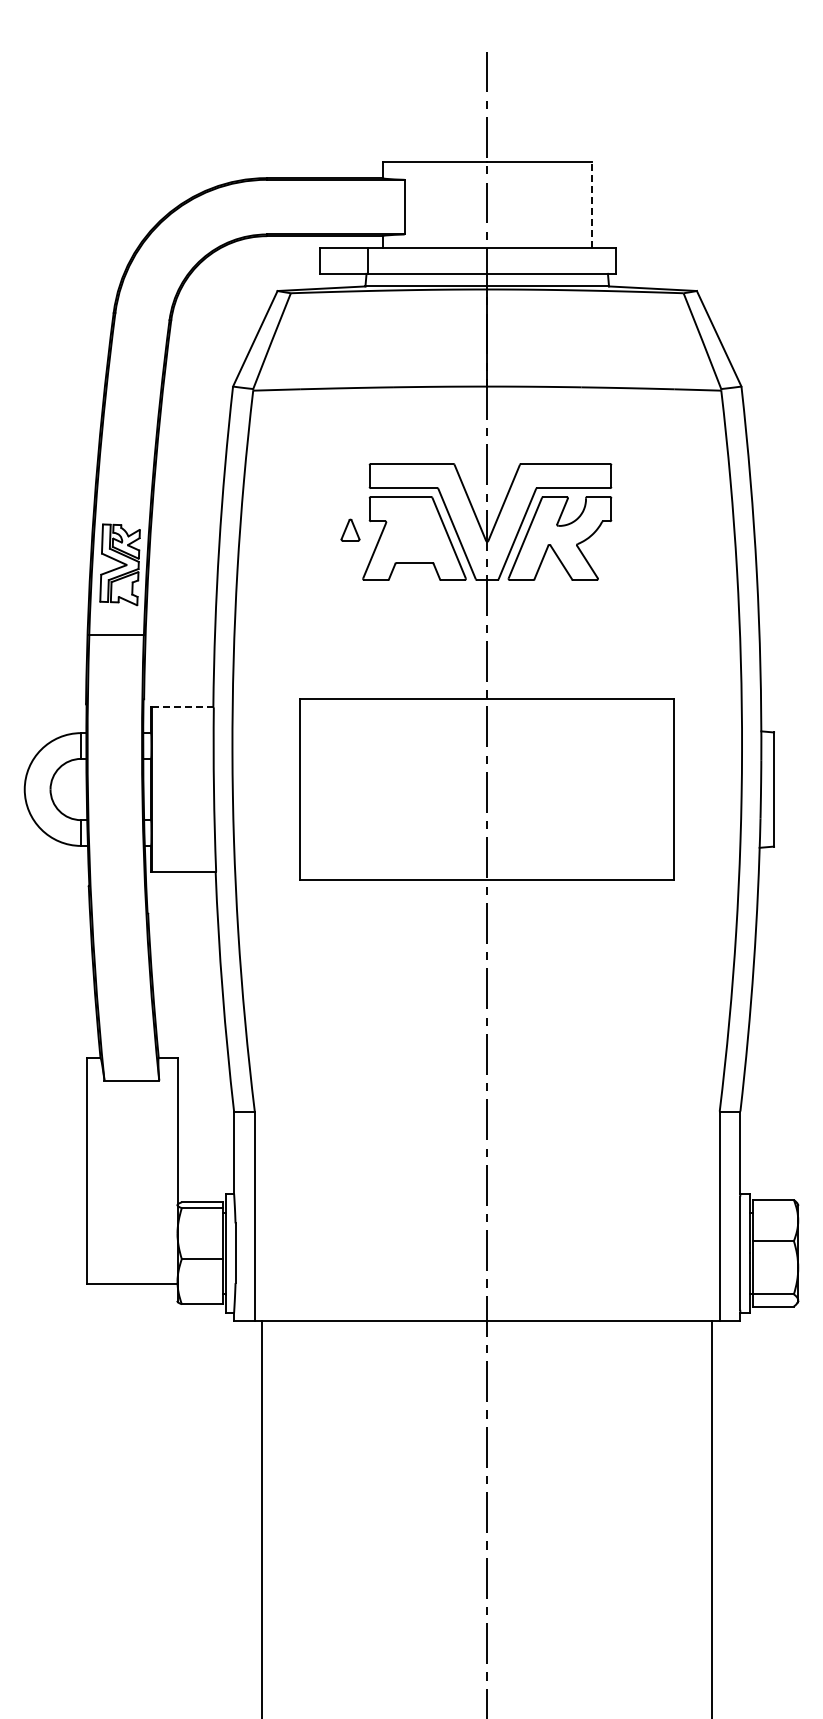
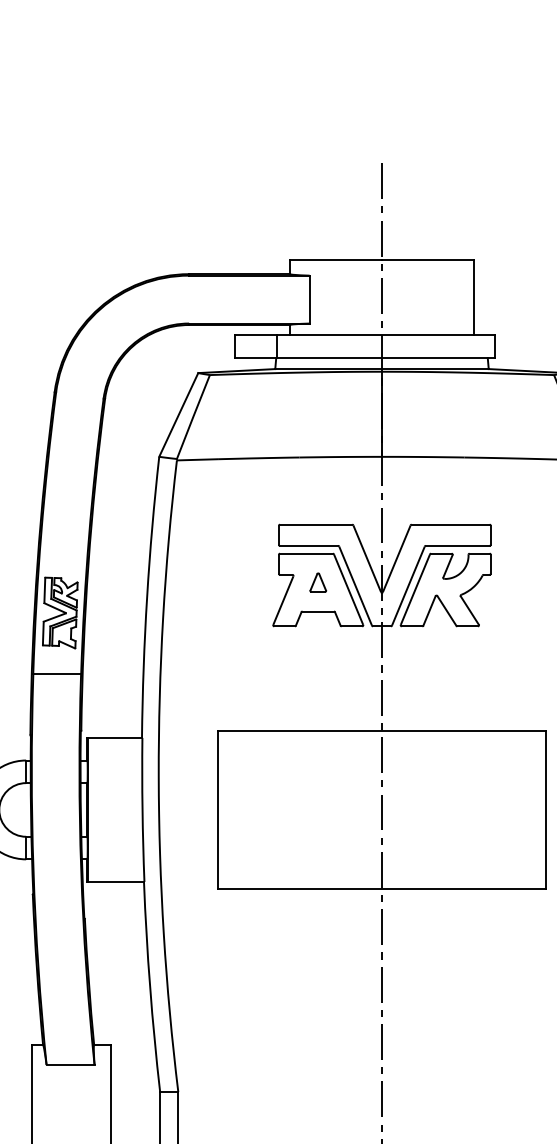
line: (591, 204) -> (473, 297), dashed -> solid
part: (350, 529) -> (318, 582), moved
line: (182, 707) -> (114, 738), dashed -> solid

